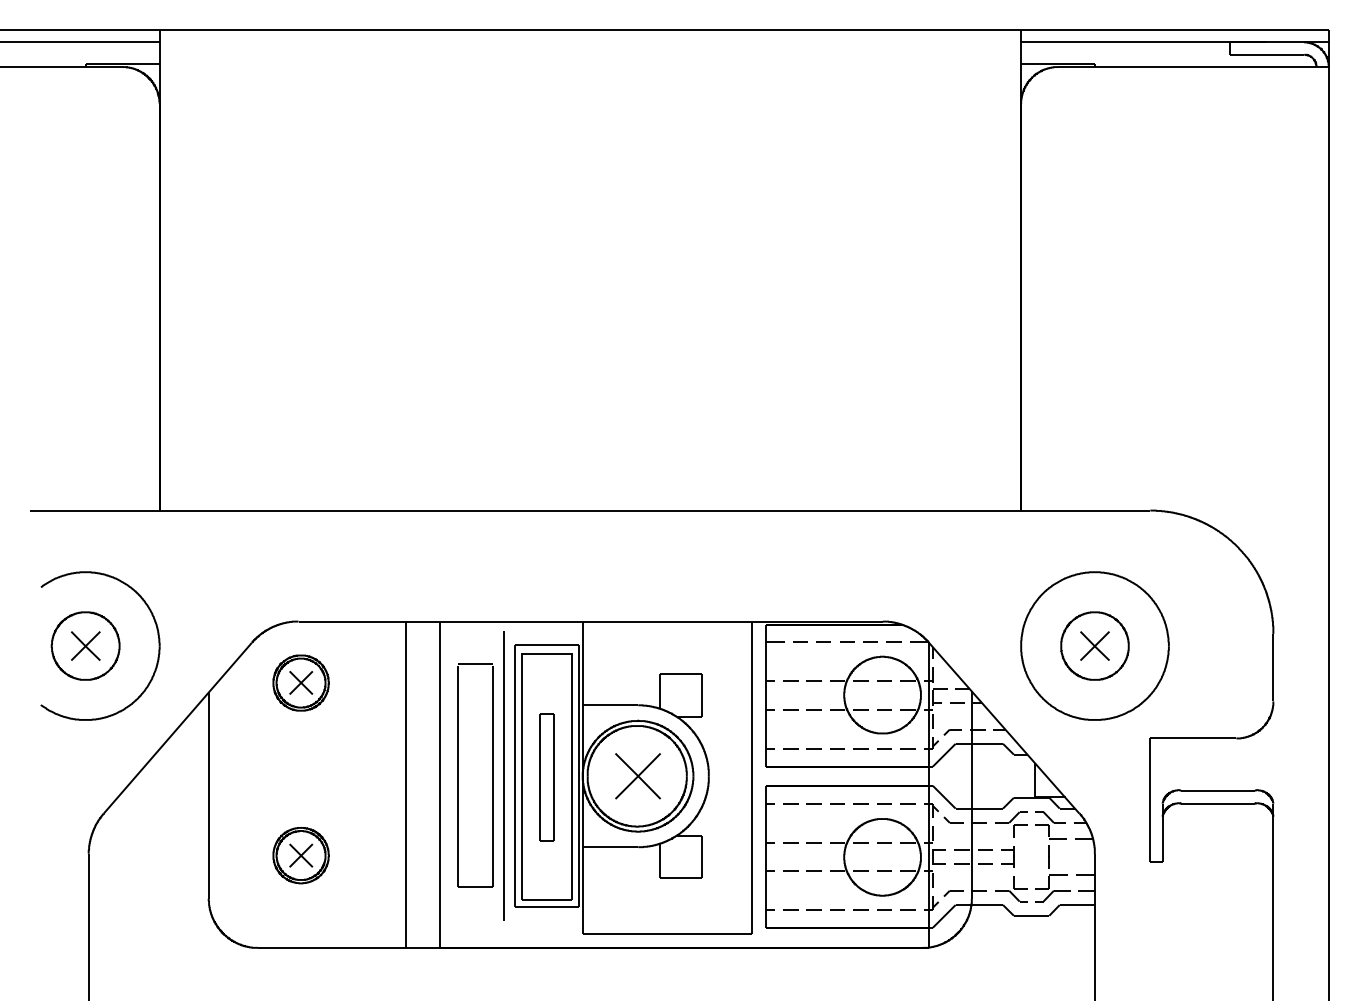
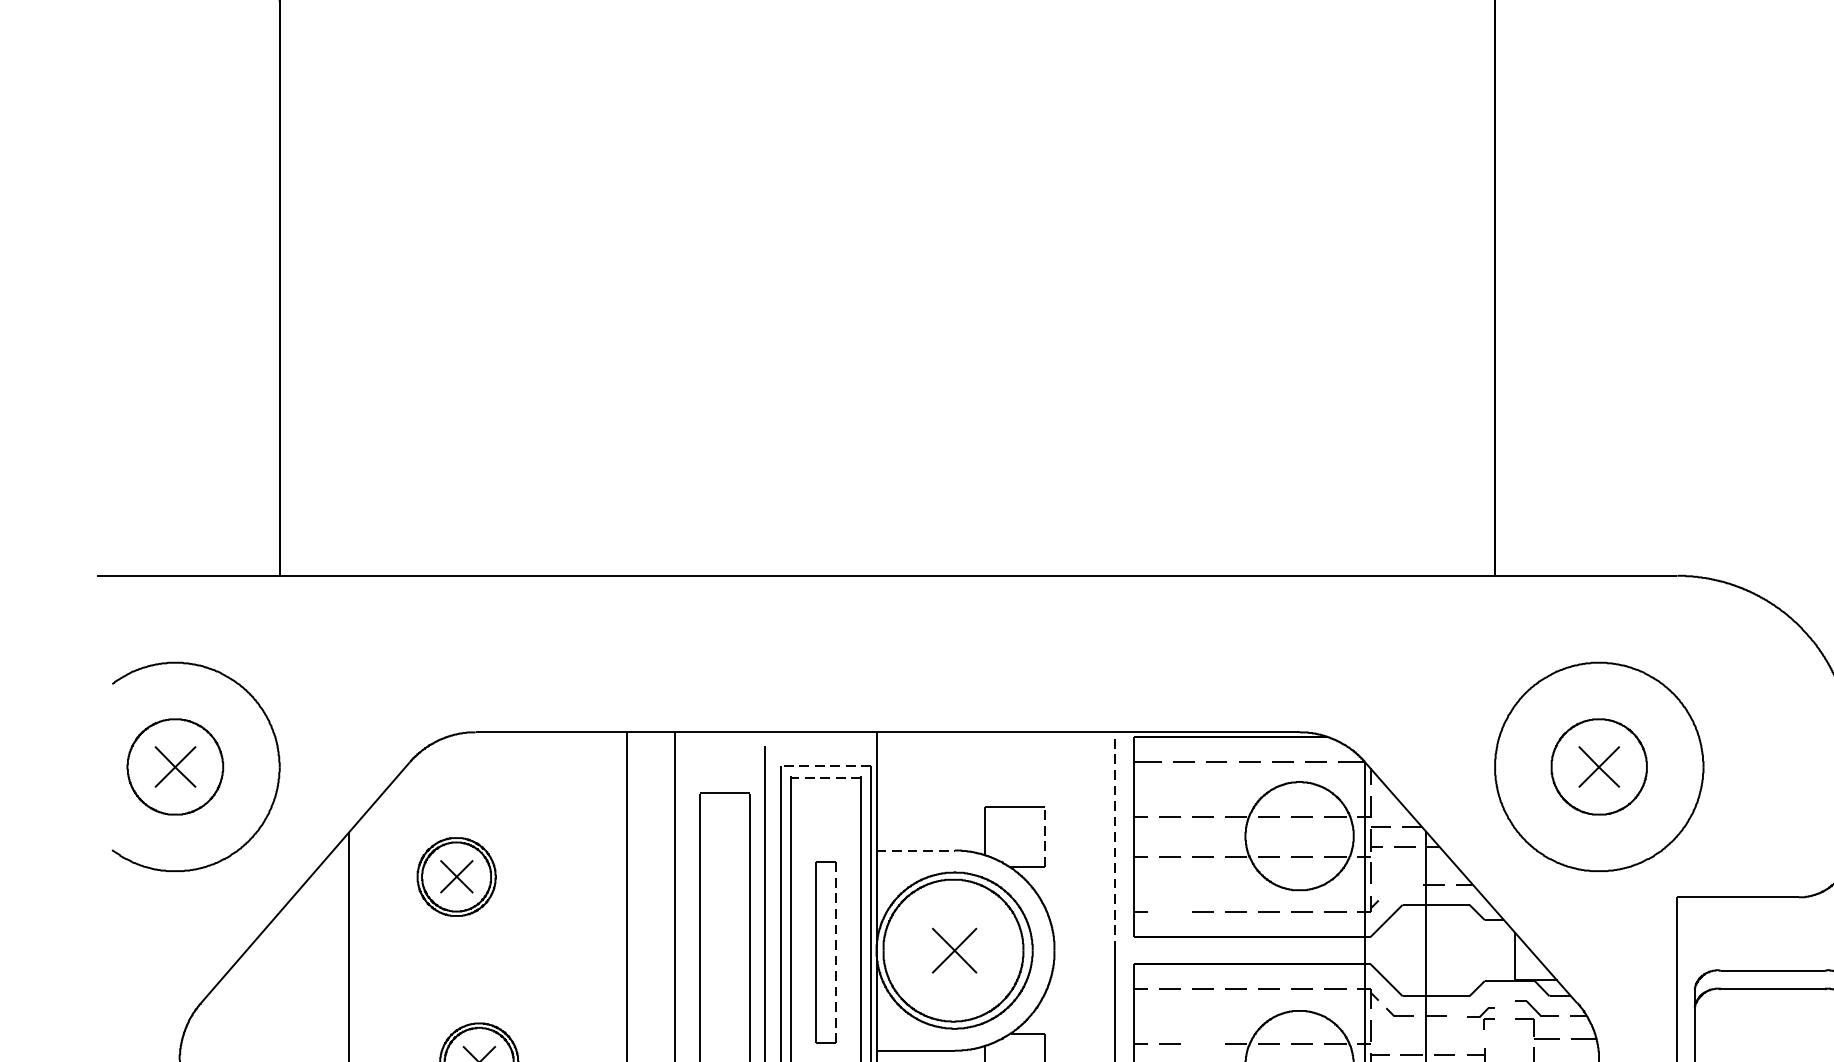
line: (547, 645) -> (826, 766), solid -> dashed
line: (547, 653) -> (826, 777), solid -> dashed
part: (300, 682) -> (455, 876), moved
line: (701, 695) -> (1044, 836), solid -> dashed
line: (751, 698) -> (1114, 840), solid -> dashed
line: (610, 705) -> (915, 850), solid -> dashed
part: (952, 732) -> (1398, 888), removed
line: (790, 748) -> (1169, 911), removed
part: (637, 776) -> (953, 950), size x0.7
line: (554, 777) -> (836, 952), solid -> dashed
part: (1011, 824) -> (1481, 1018), size x0.6
line: (813, 842) -> (1202, 1044), removed

